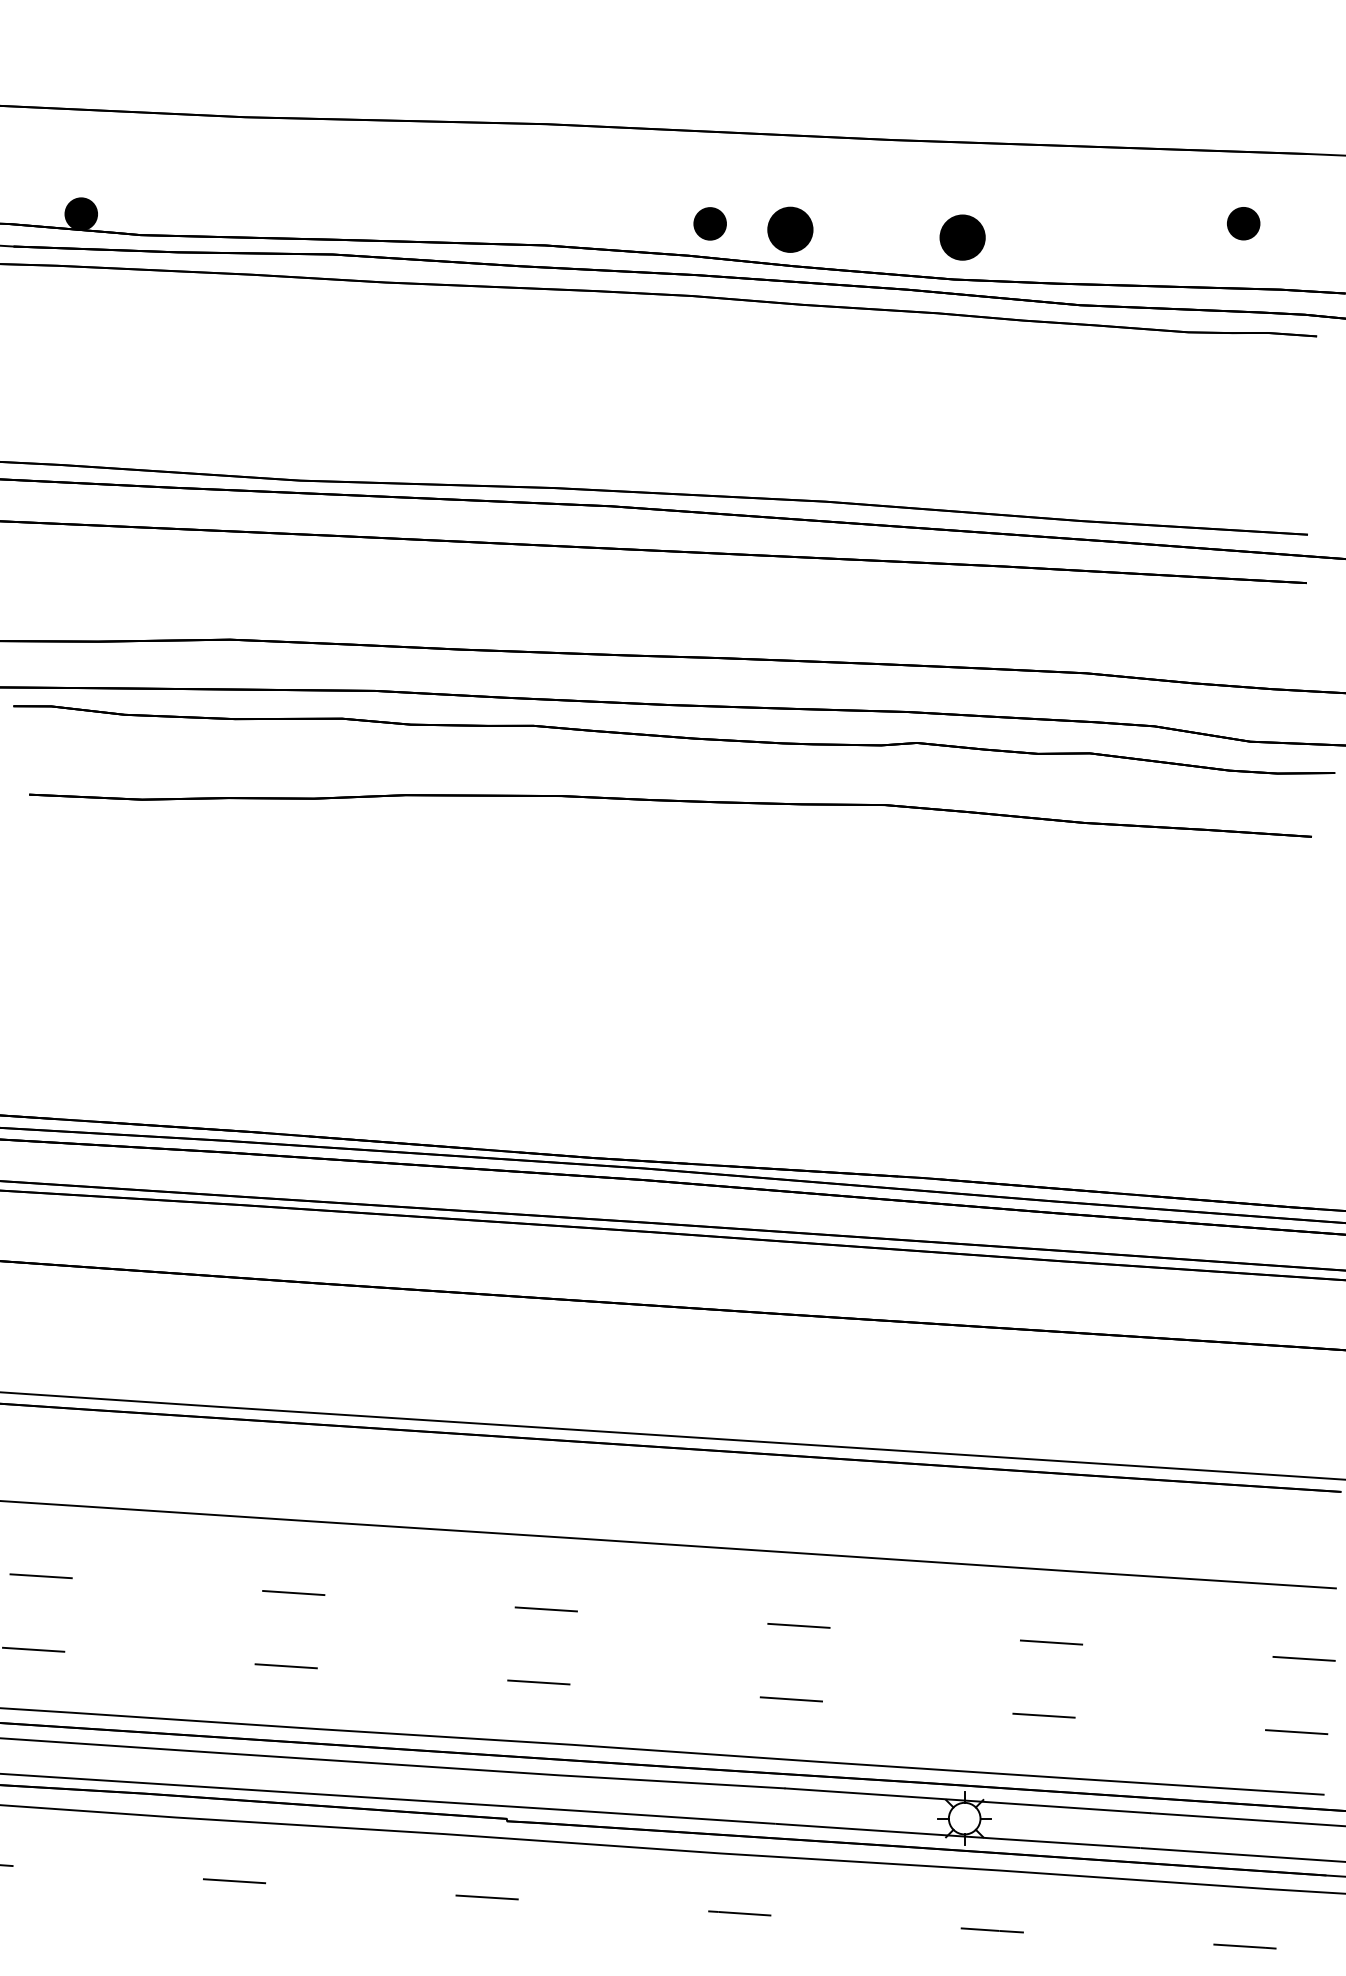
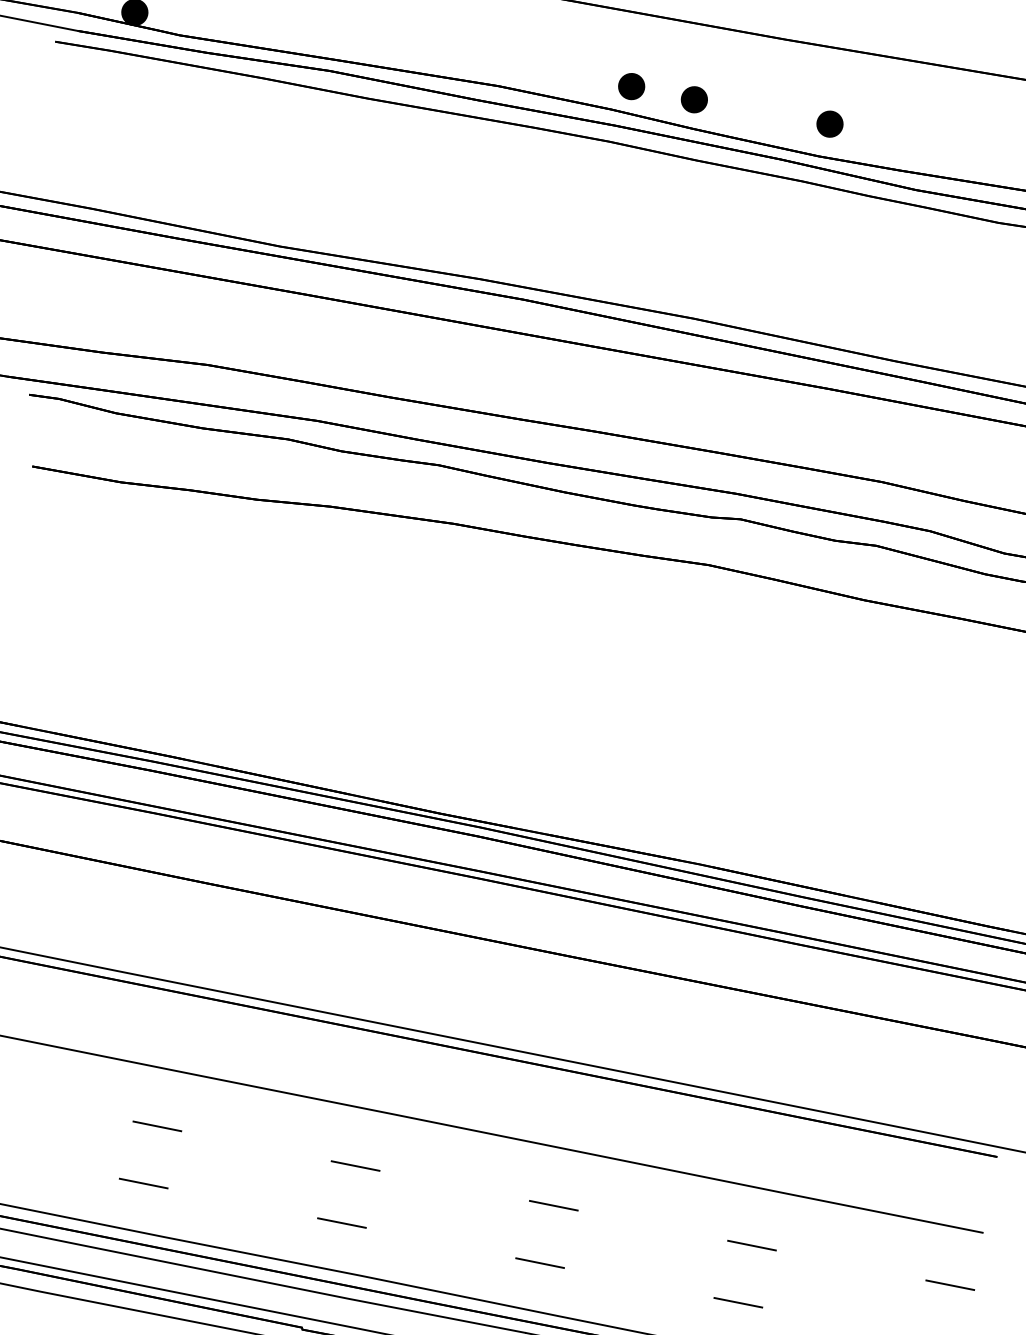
part: (789, 229) -> (693, 99), size x0.71
part: (962, 237) -> (829, 124), size x0.71

